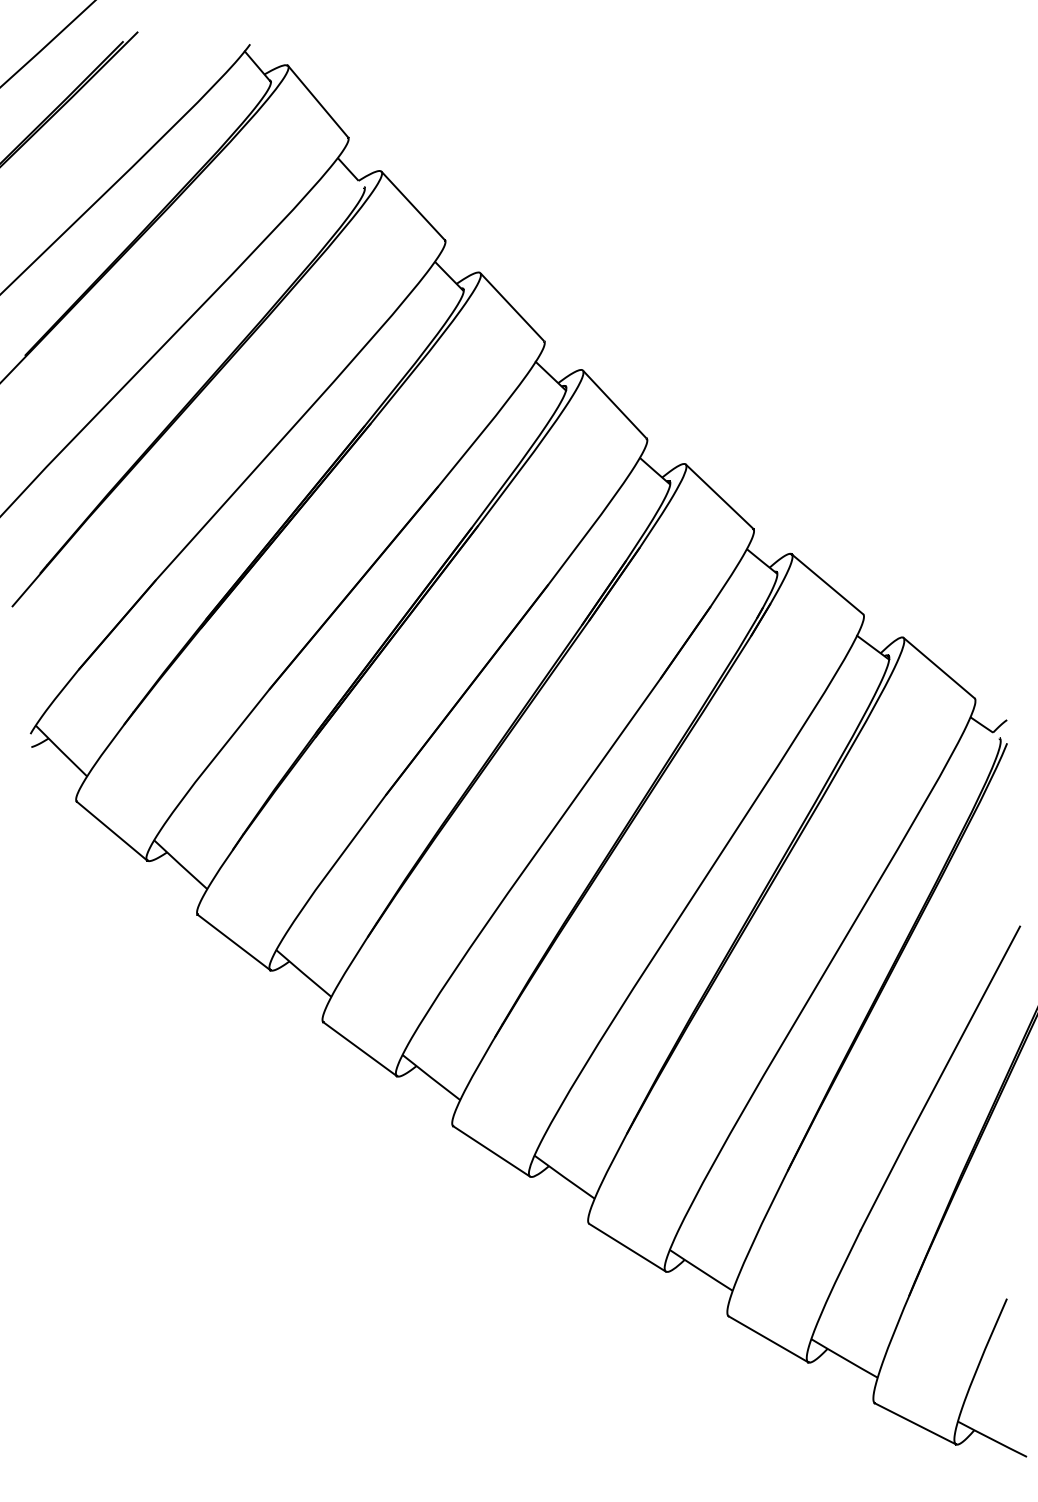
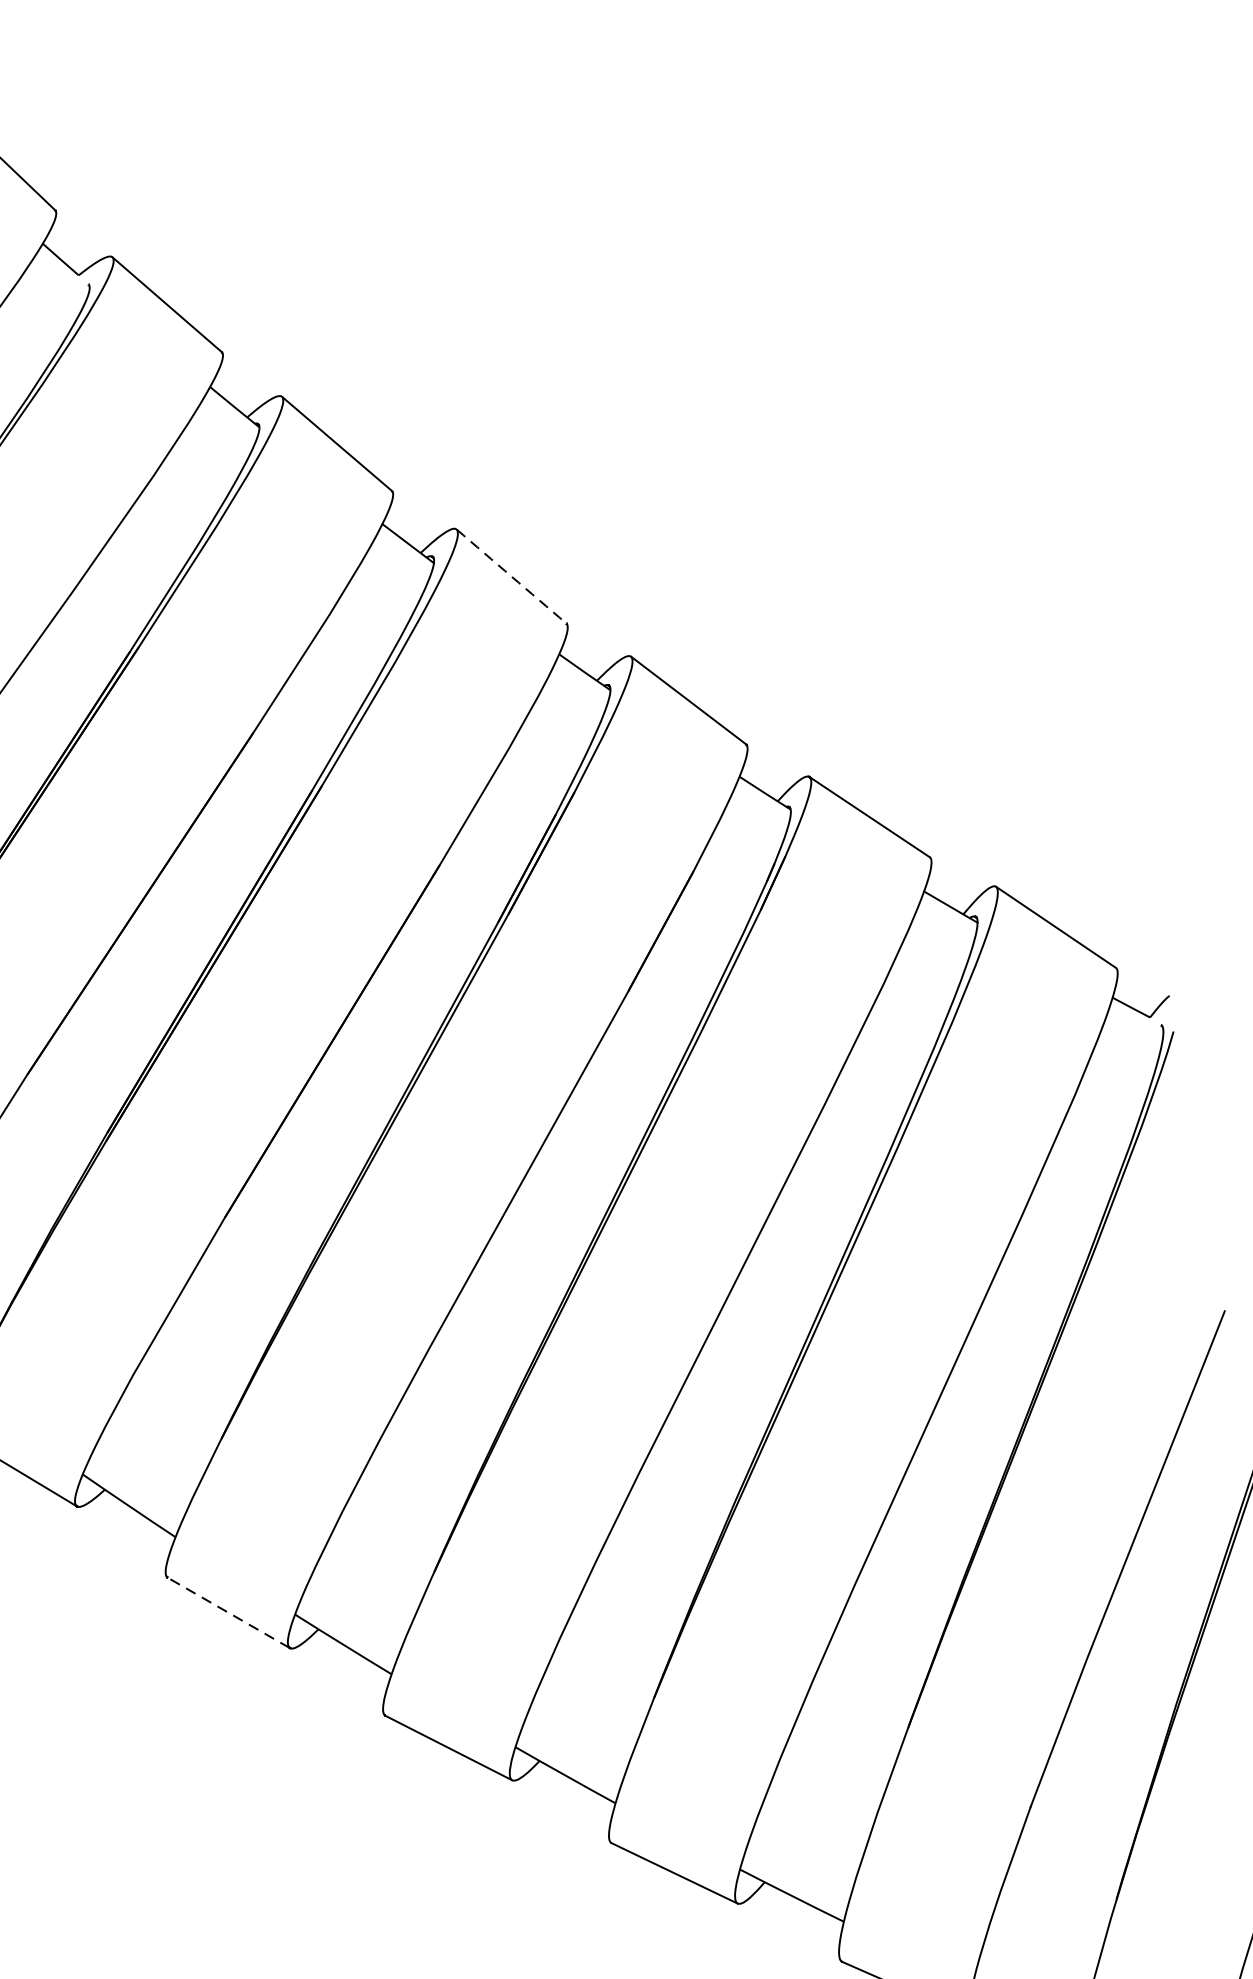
arc: (614, 404) -> (510, 576), solid -> dashed
line: (359, 1048) -> (227, 1611), solid -> dashed

